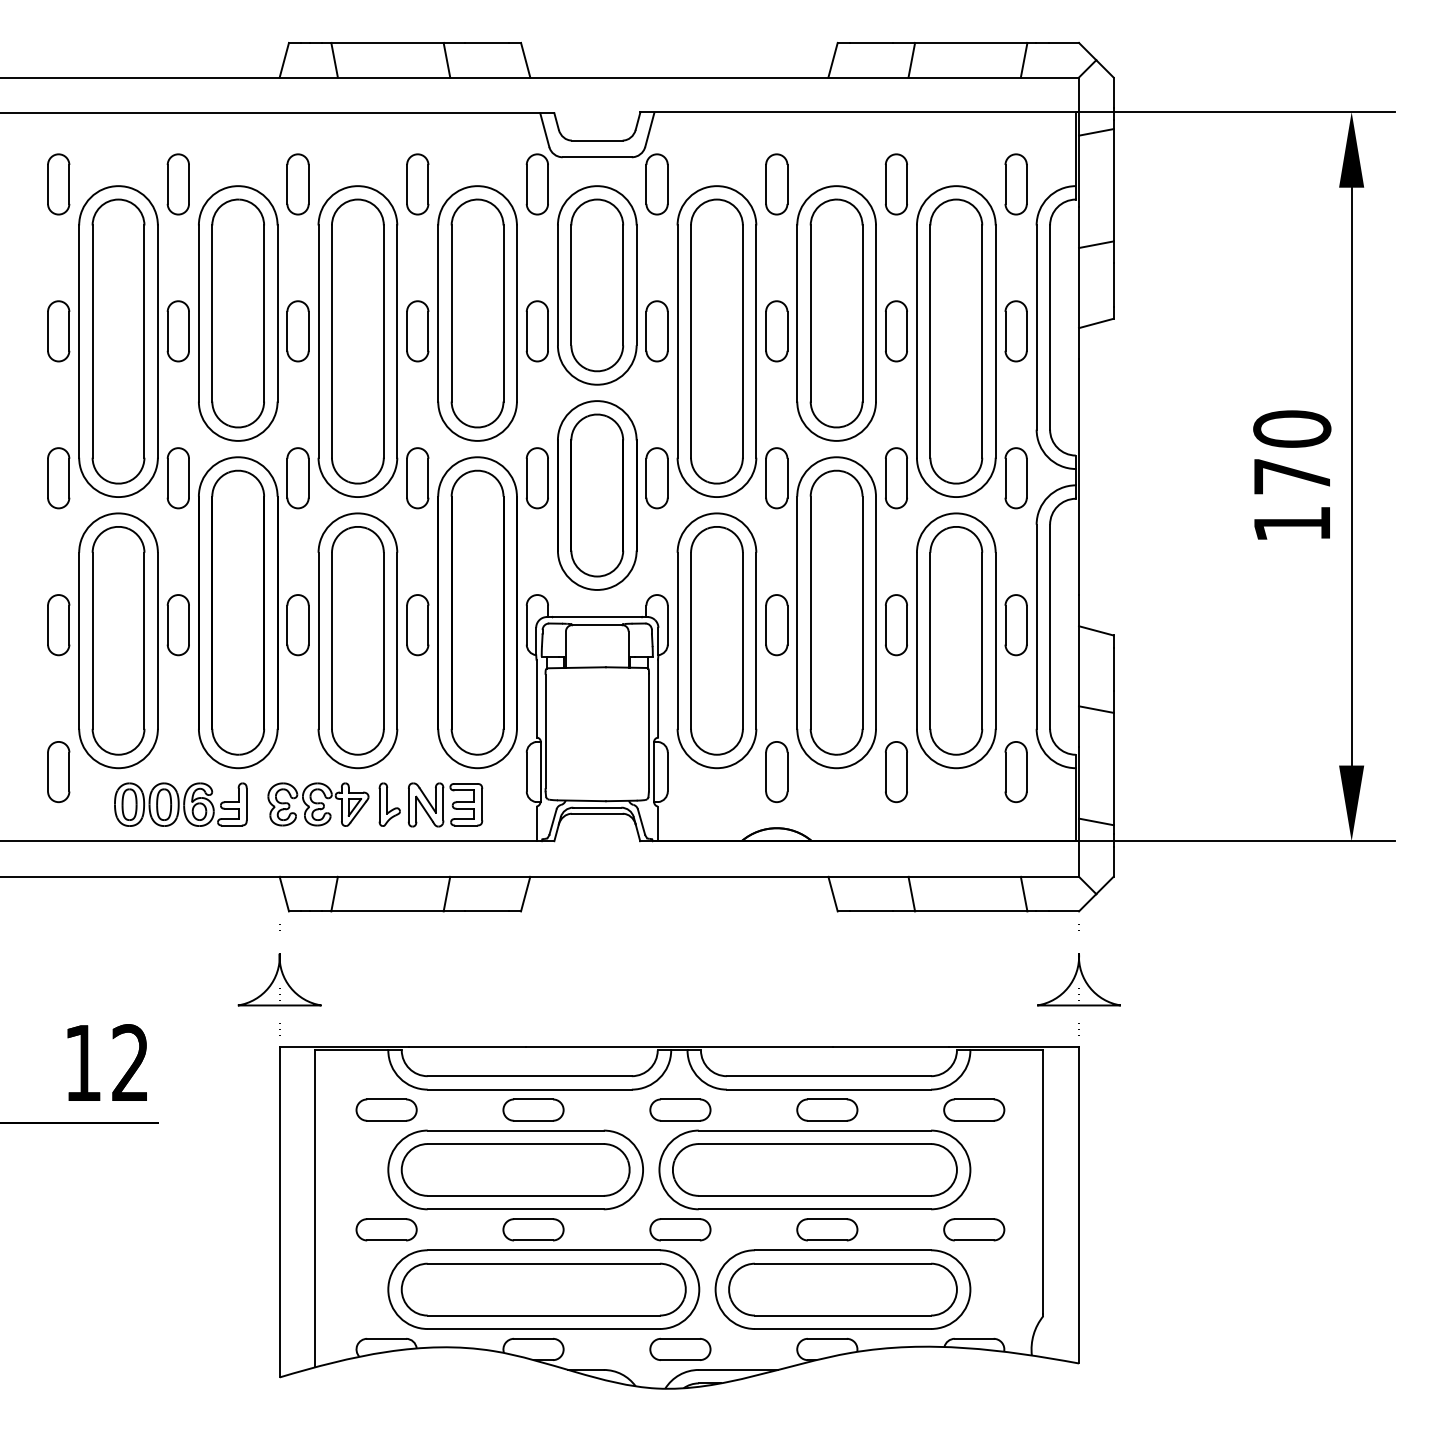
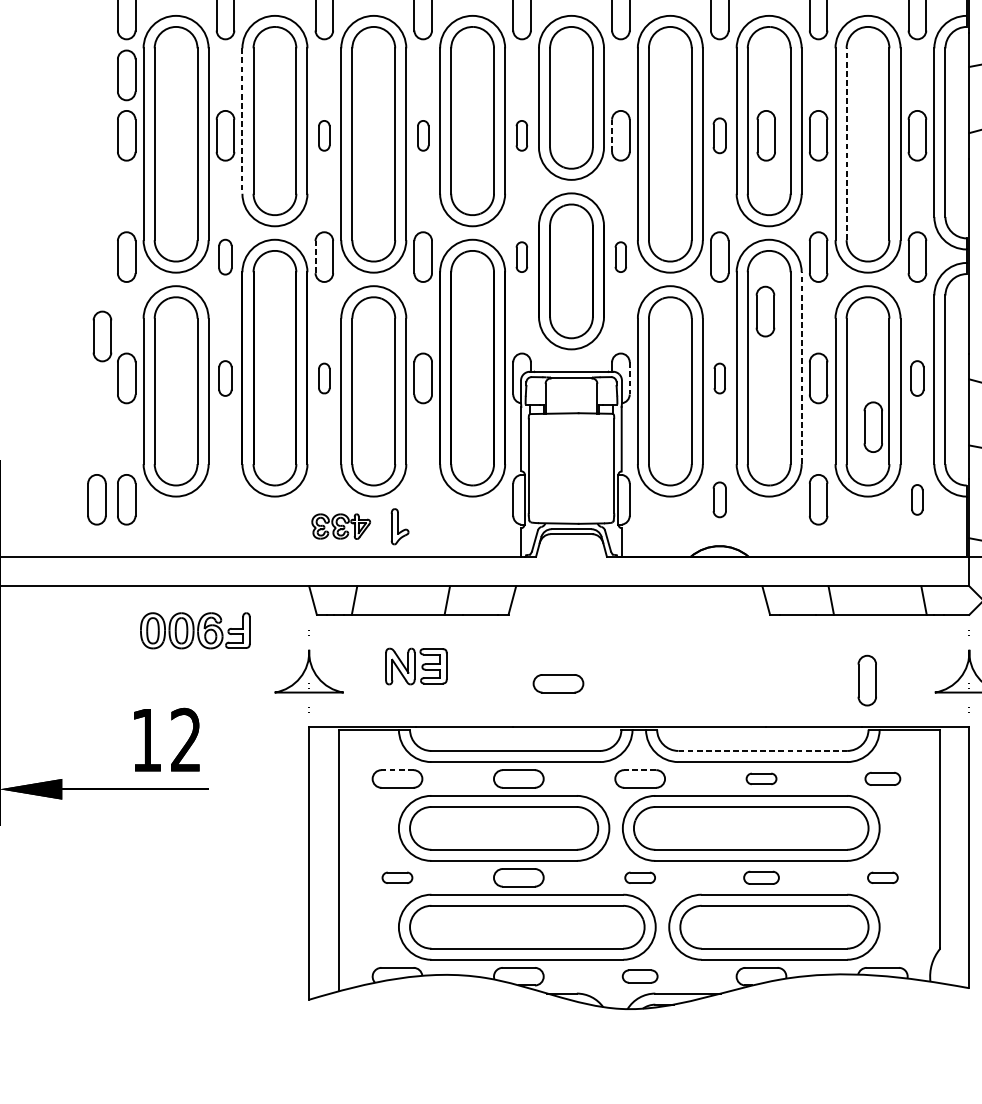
part: (58, 258) -> (126, 75), added
line: (198, 314) -> (242, 121), solid -> dashed
line: (646, 330) -> (612, 135), solid -> dashed
part: (297, 331) -> (323, 135), size x0.6
part: (417, 331) -> (423, 135), size x0.6
part: (536, 331) -> (521, 135), size x0.6
part: (776, 331) -> (719, 135), size x0.7
part: (832, 331) -> (765, 135), added
line: (930, 341) -> (846, 144), solid -> dashed
line: (287, 477) -> (315, 256), solid -> dashed
part: (177, 478) -> (224, 257), size x0.7
part: (536, 478) -> (521, 257), size x0.6
part: (656, 478) -> (620, 257), size x0.6
part: (831, 544) -> (764, 311), added
part: (28, 574) -> (101, 336), added
line: (876, 612) -> (802, 367), solid -> dashed
part: (177, 625) -> (224, 378), size x0.7
part: (297, 625) -> (323, 378), size x0.6
line: (667, 625) -> (629, 378), solid -> dashed
part: (776, 625) -> (719, 378), size x0.6
part: (1015, 625) -> (916, 378), size x0.7
part: (962, 684) -> (873, 427), added
part: (22, 772) -> (96, 500), added
part: (776, 772) -> (719, 500), size x0.7
part: (1015, 772) -> (916, 500), size x0.6
part: (180, 804) -> (195, 630), moved
part: (318, 804) -> (341, 526), size x0.7
part: (445, 804) -> (416, 666), moved
part: (955, 991) -> (867, 681), added
part: (581, 994) -> (558, 683), added
line: (829, 1076) -> (763, 751), solid -> dashed
line: (386, 1099) -> (397, 770), solid -> dashed
line: (679, 1099) -> (639, 770), solid -> dashed
part: (827, 1109) -> (761, 778), size x0.6
part: (974, 1109) -> (883, 778), size x0.7
part: (386, 1229) -> (397, 877), size x0.6
part: (680, 1229) -> (640, 877), size x0.6
part: (827, 1229) -> (761, 877), size x0.7
part: (974, 1229) -> (883, 877), size x0.6
part: (680, 1348) -> (640, 975), size x0.7

